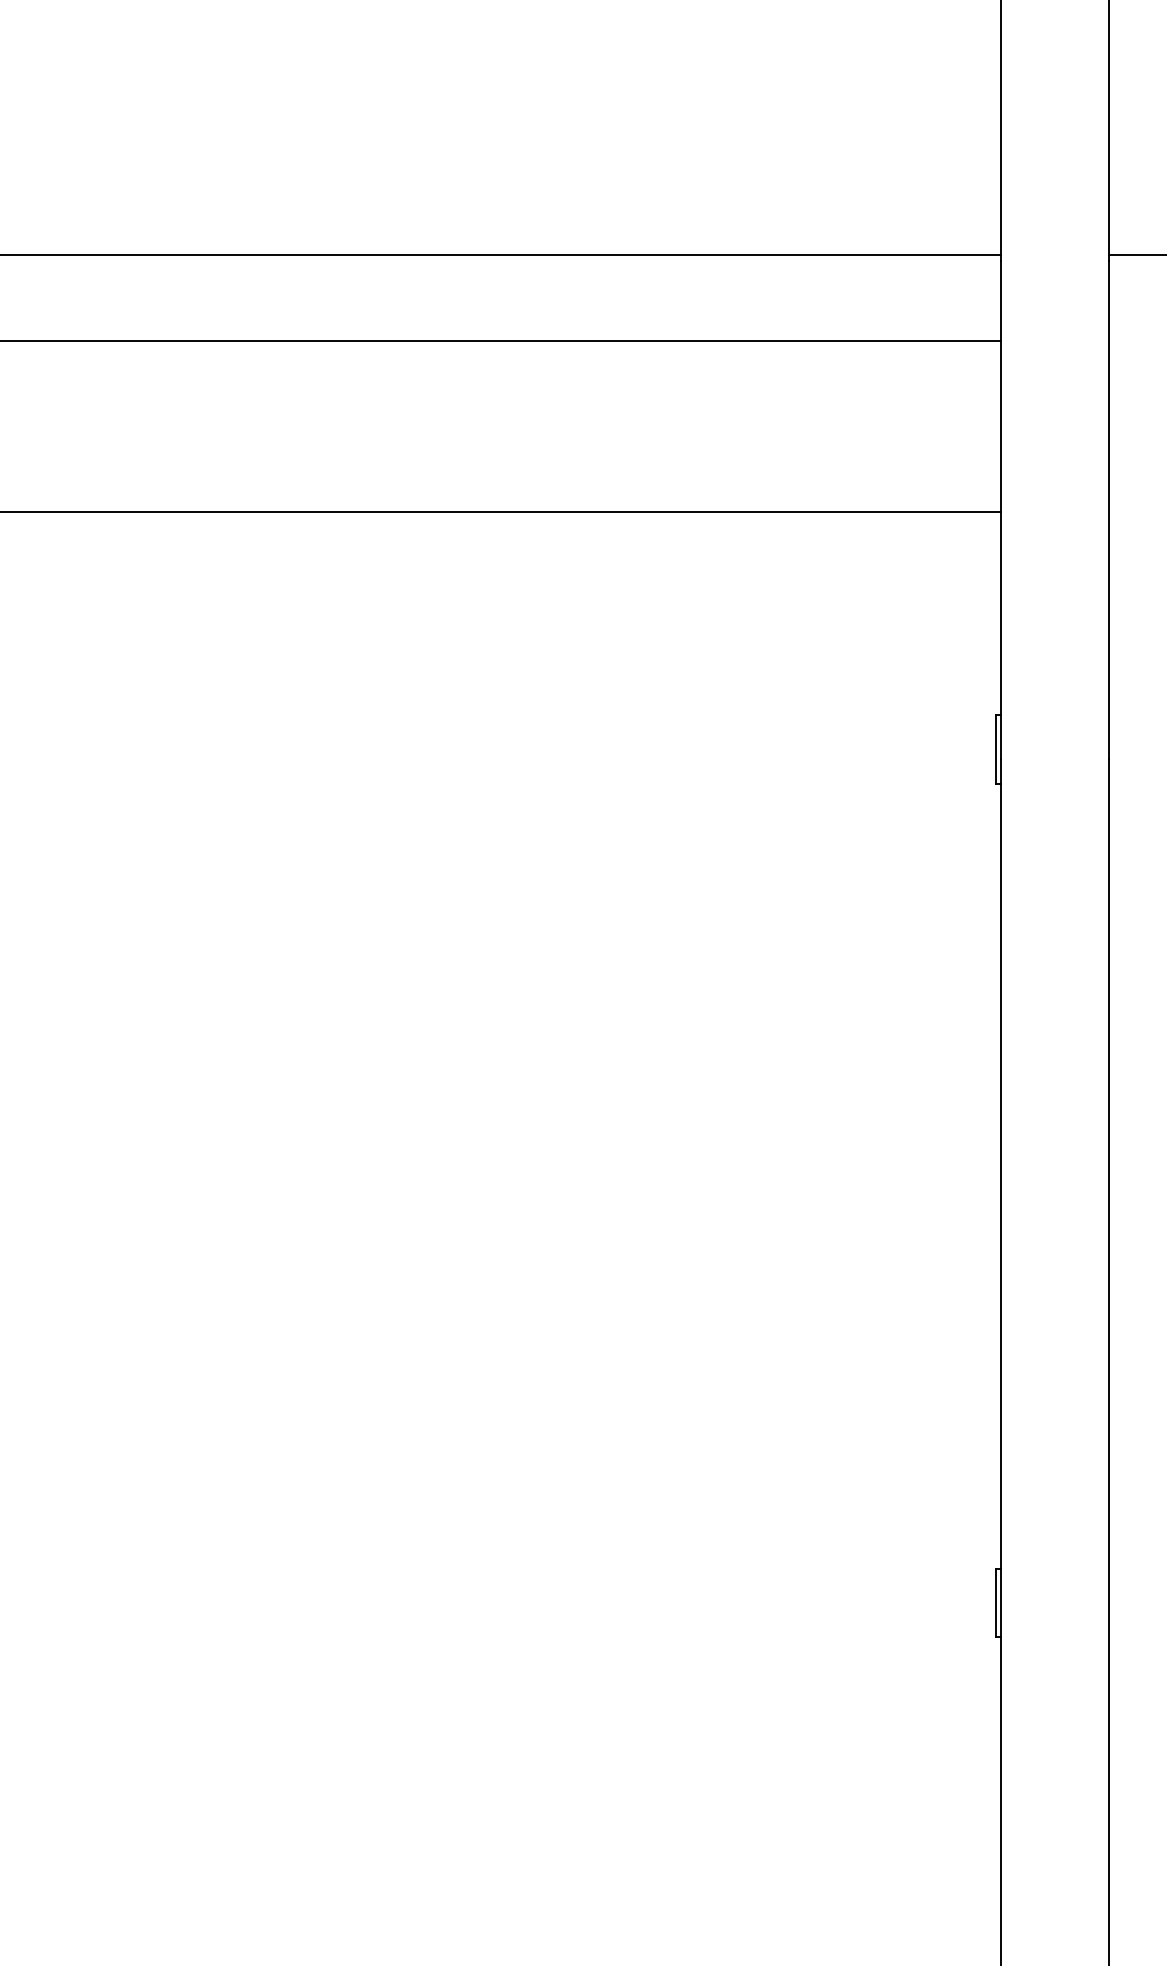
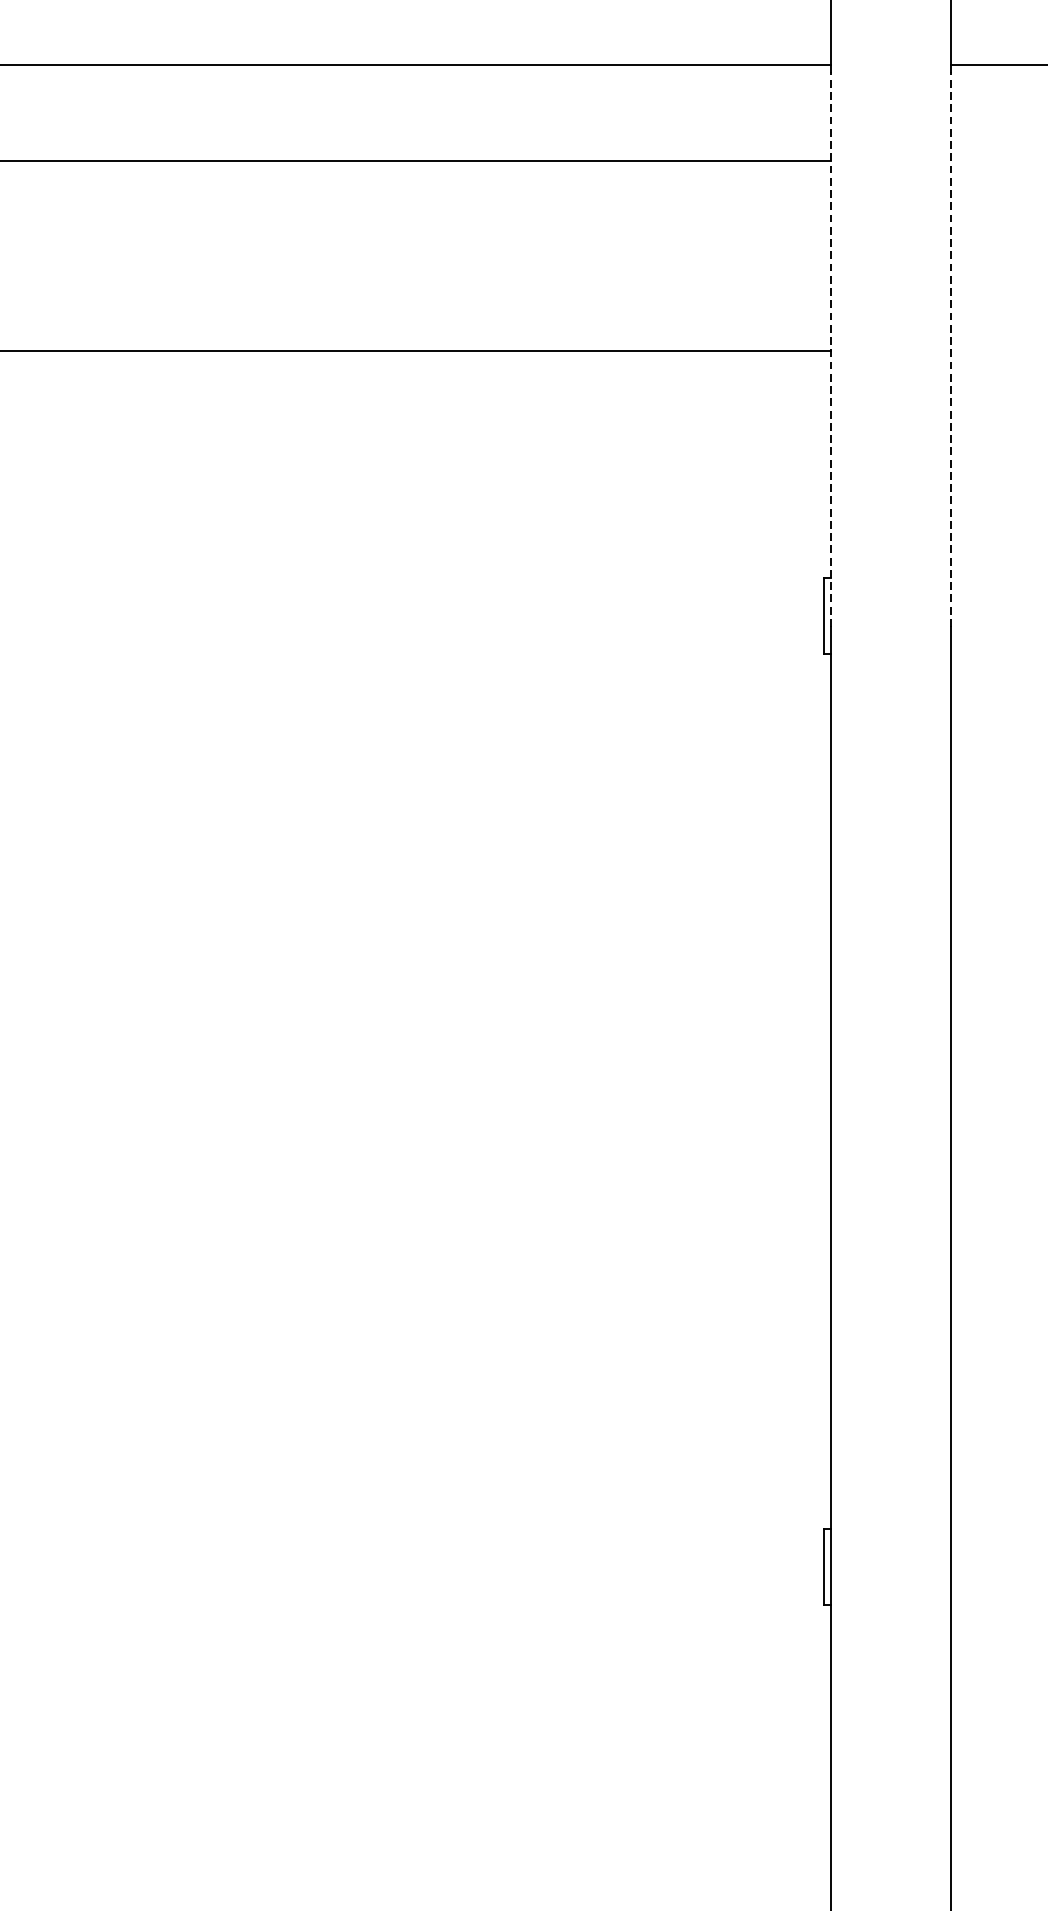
line: (1001, 509) -> (830, 348), solid -> dashed
line: (1109, 509) -> (951, 348), solid -> dashed

